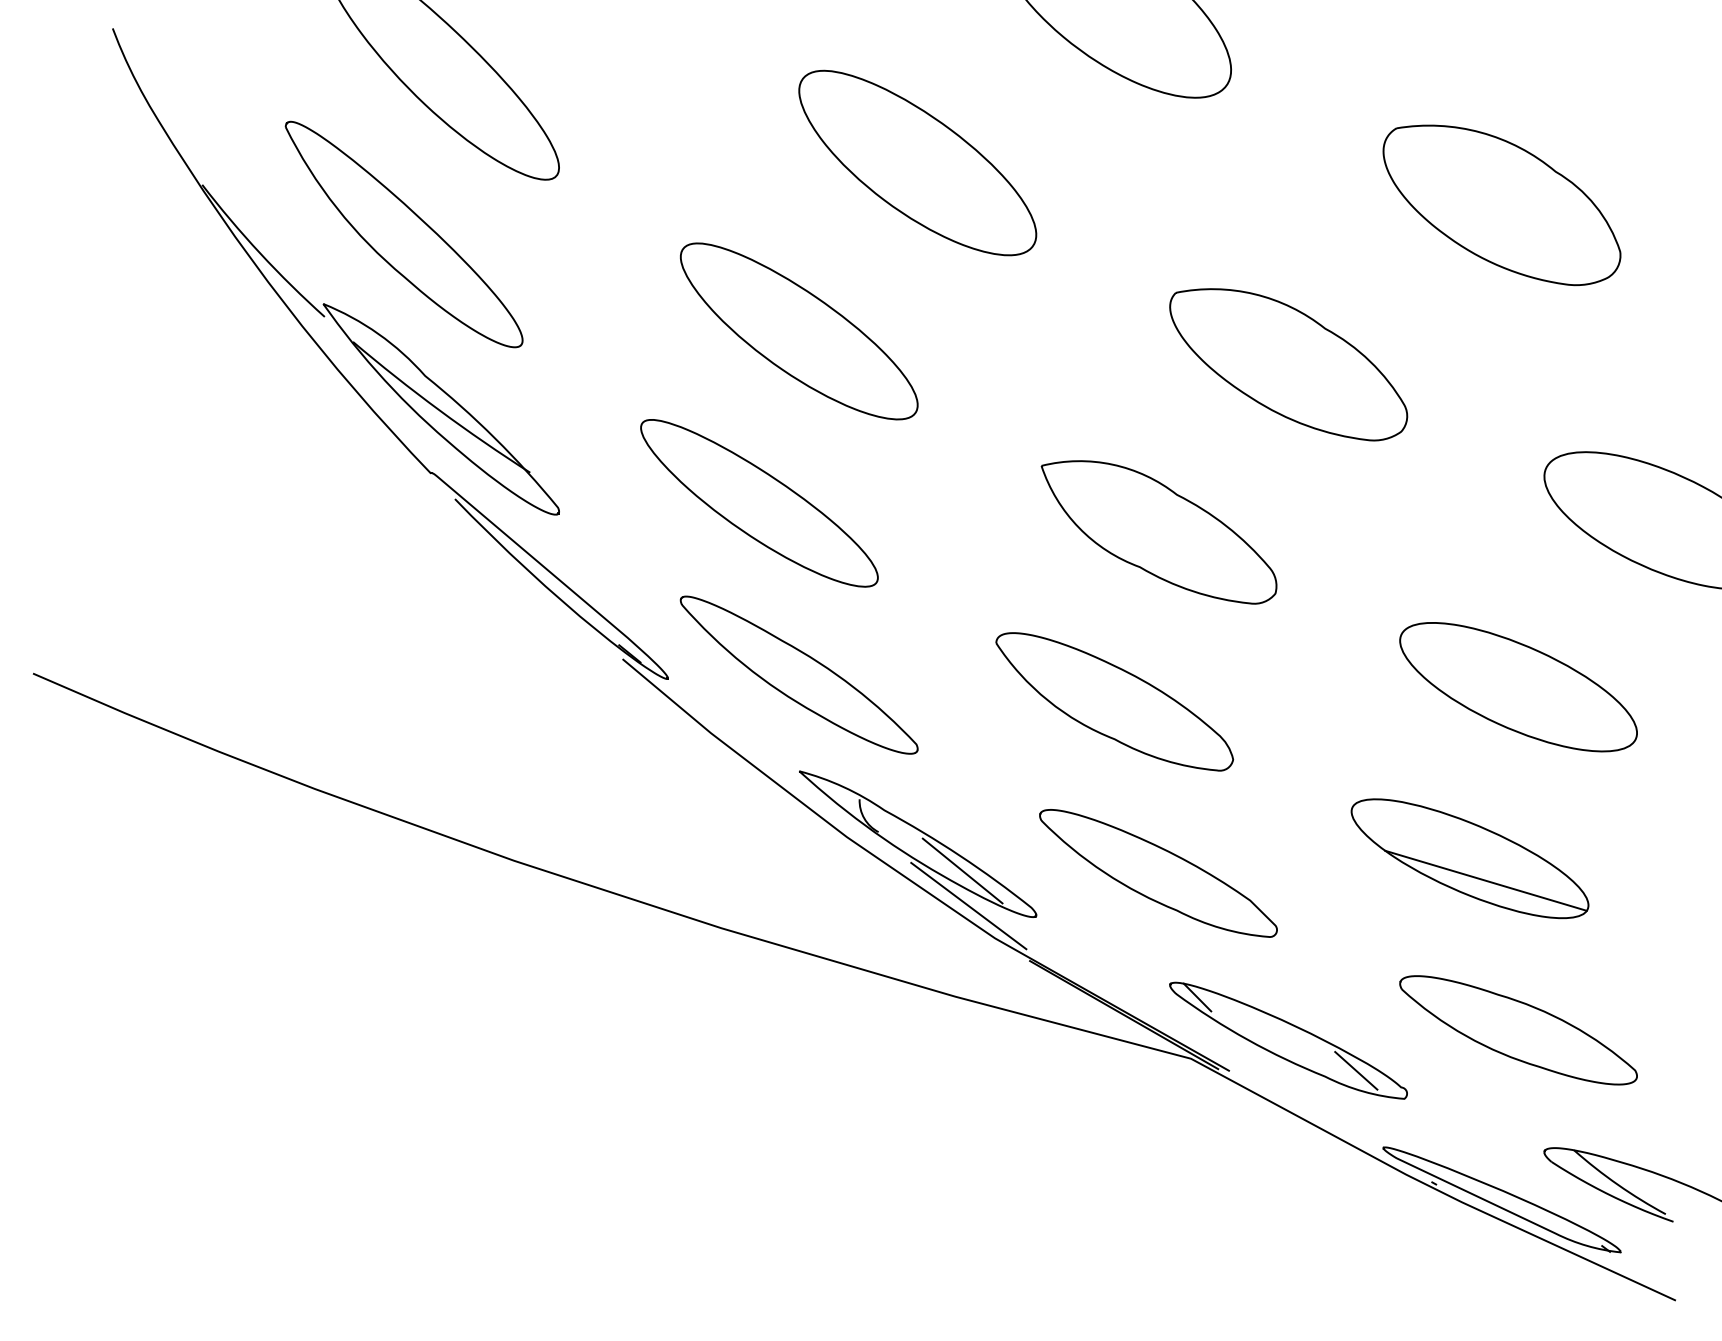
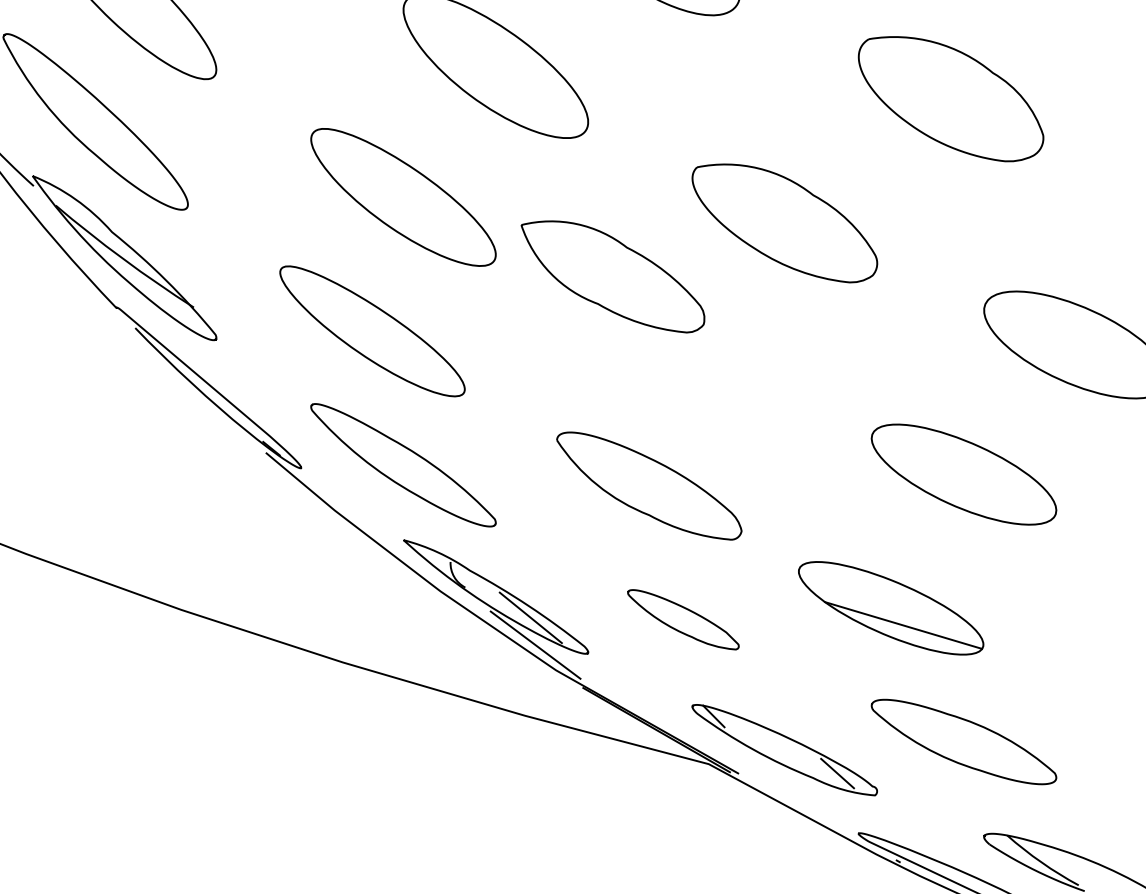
part: (1158, 532) -> (612, 276), moved
part: (1469, 858) -> (890, 608), moved
part: (1158, 873) -> (683, 619), size x0.6

